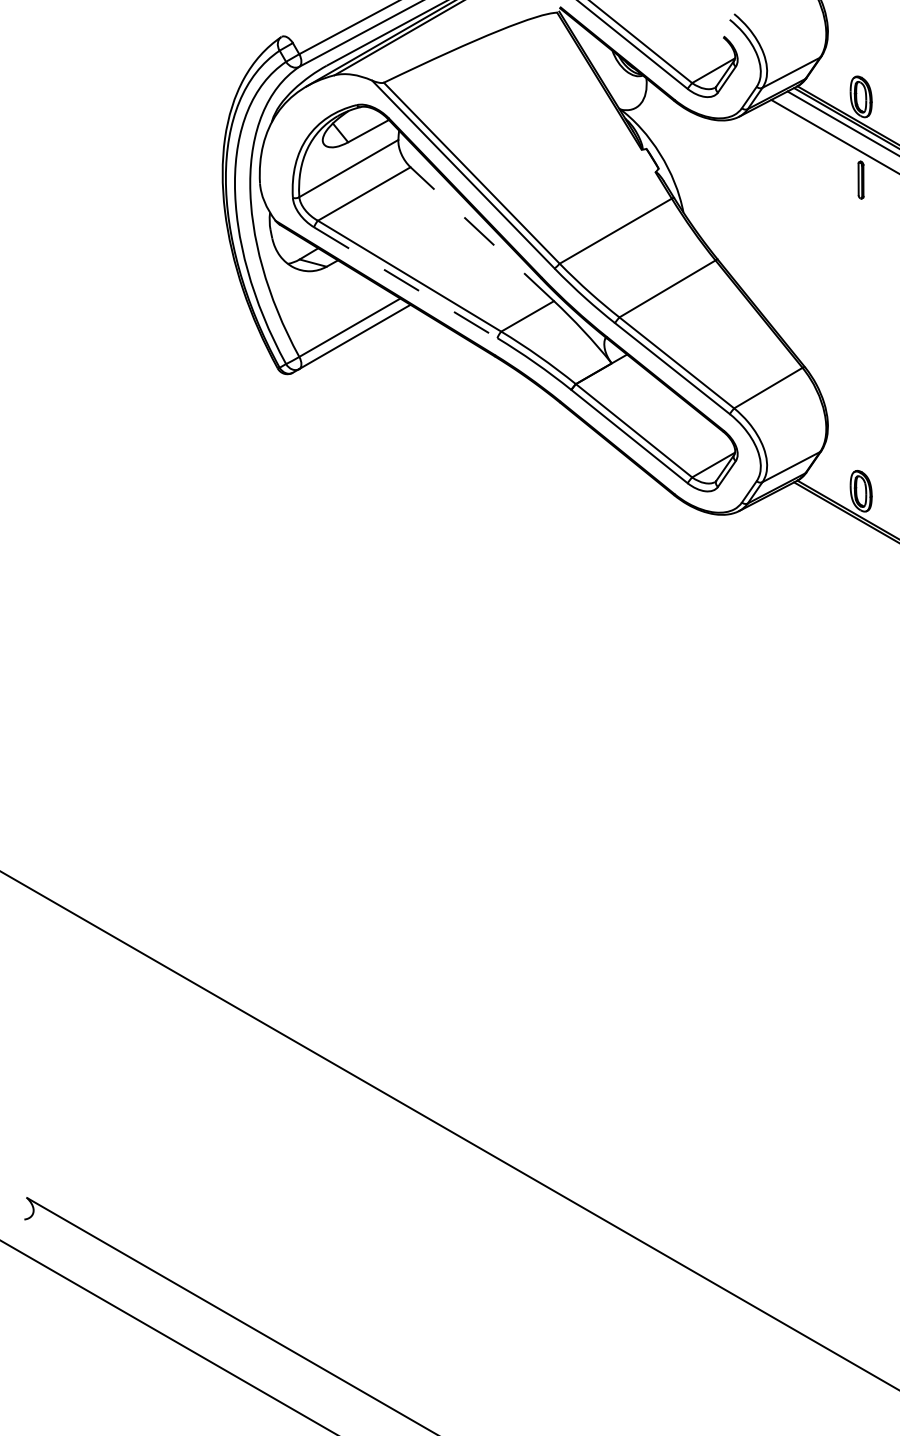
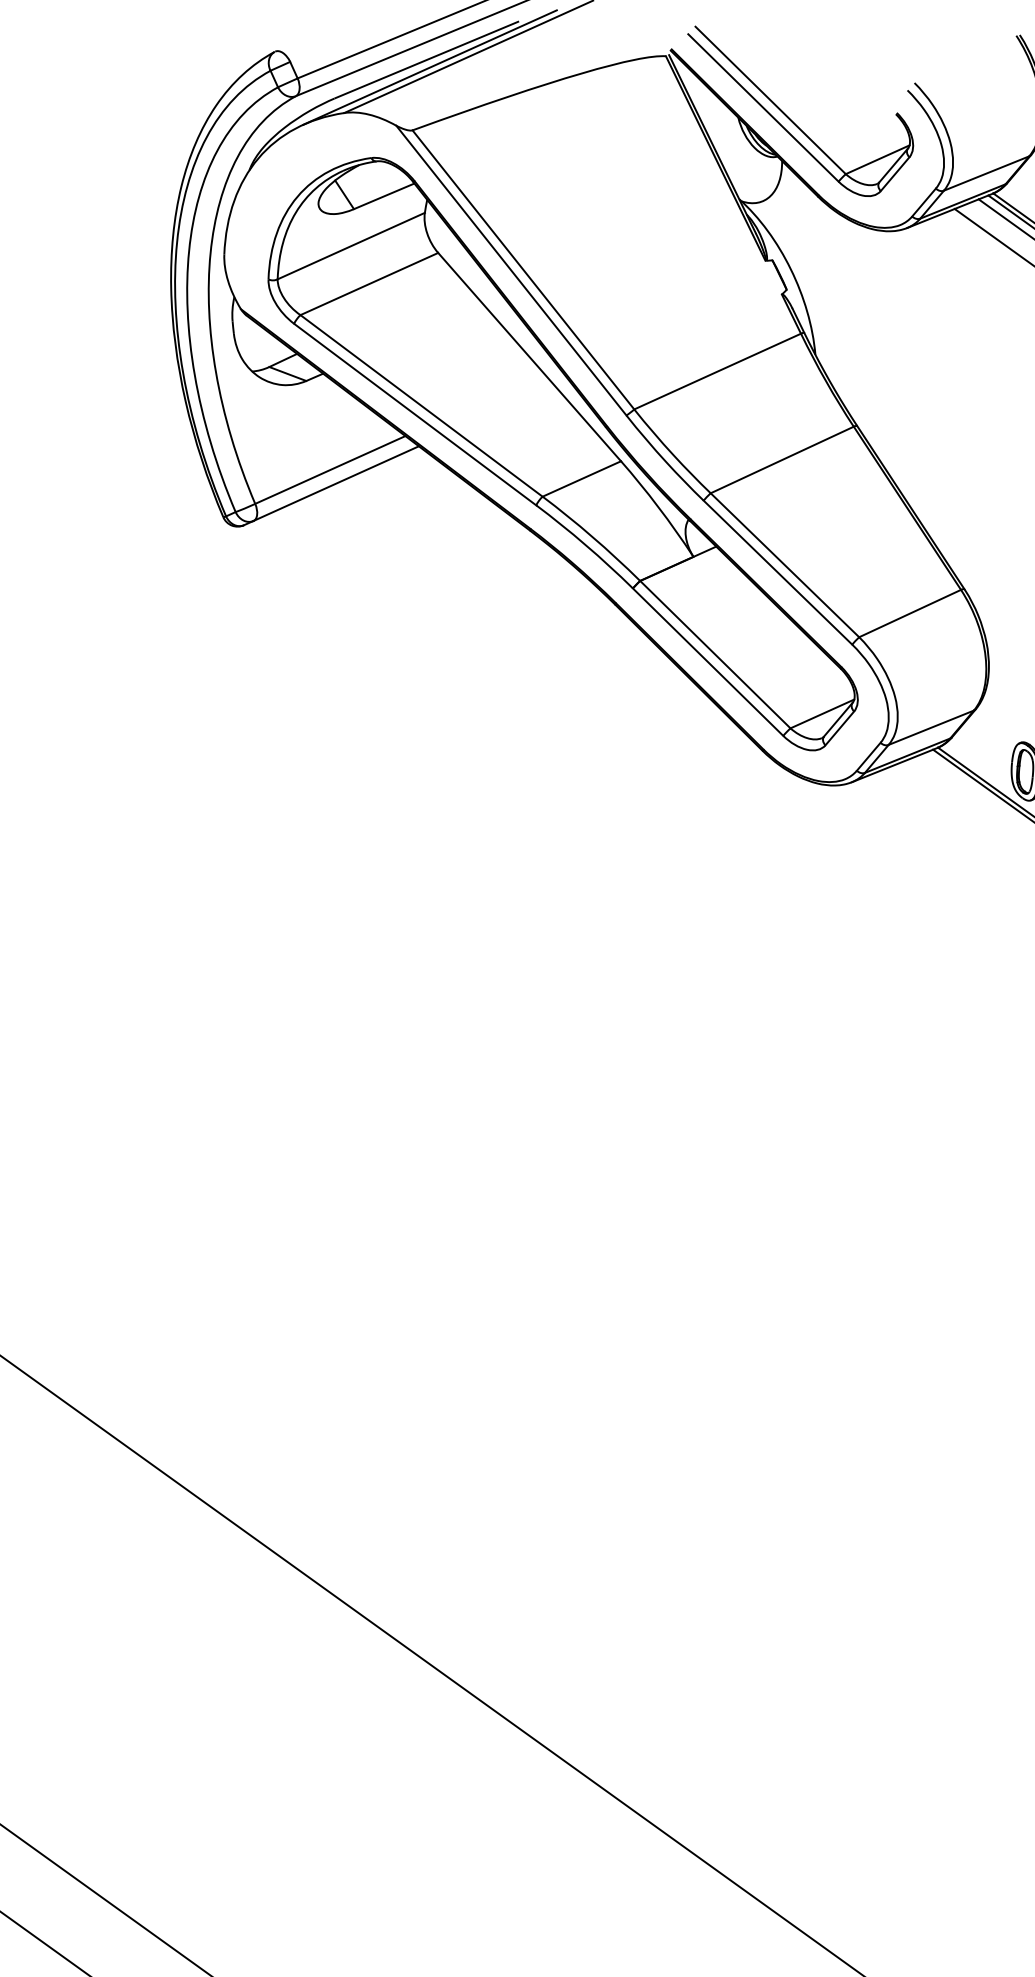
line: (481, 233) -> (528, 355), dashed -> solid
line: (406, 283) -> (416, 415), dashed -> solid

